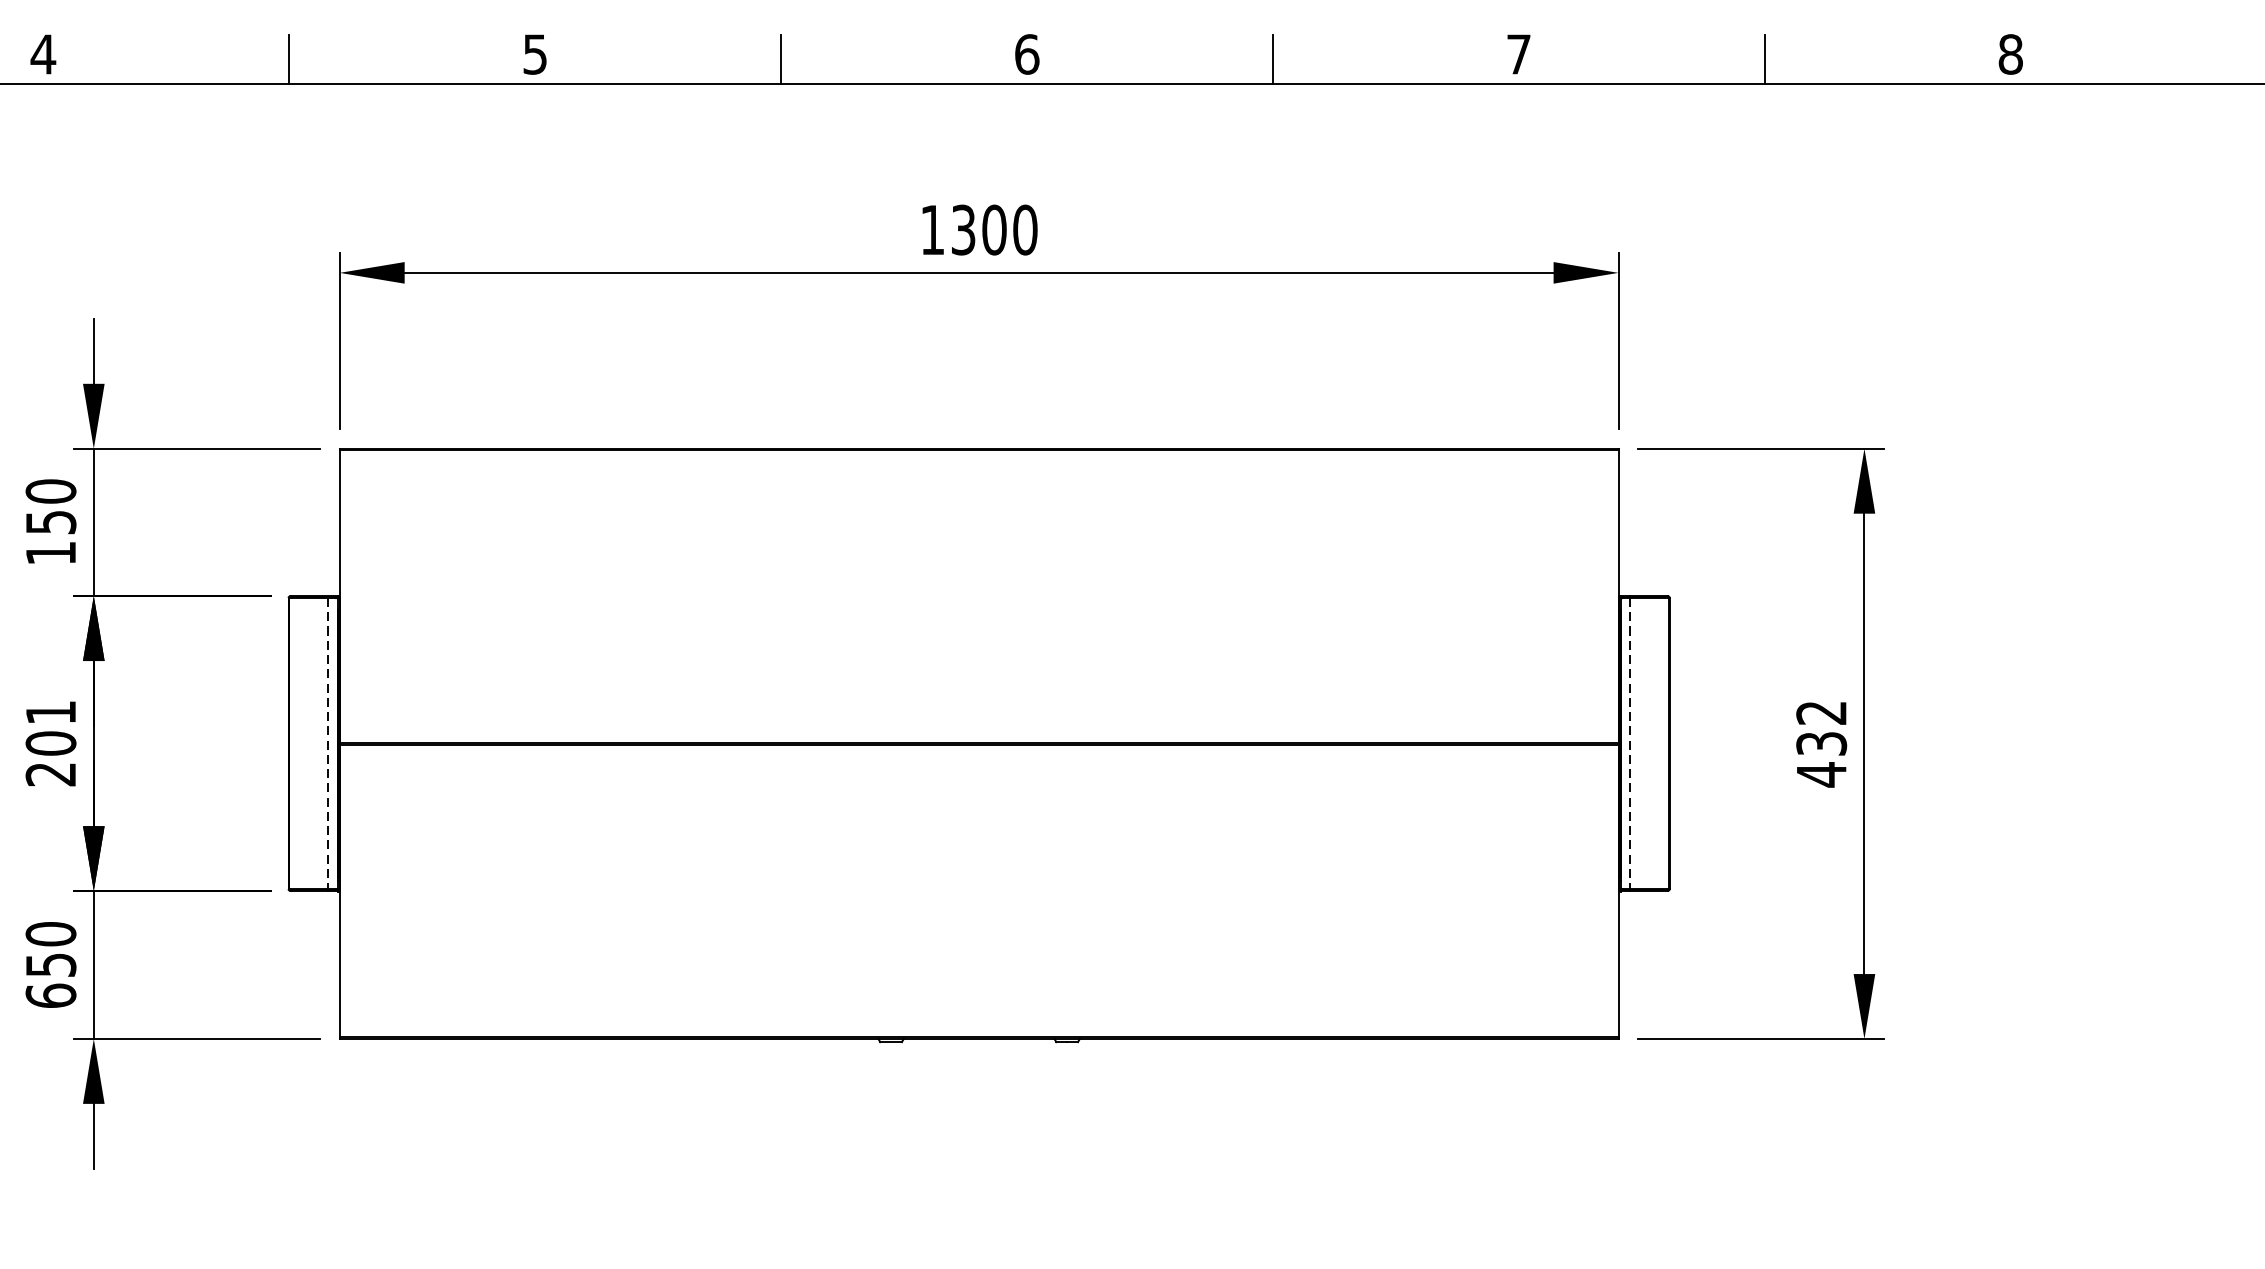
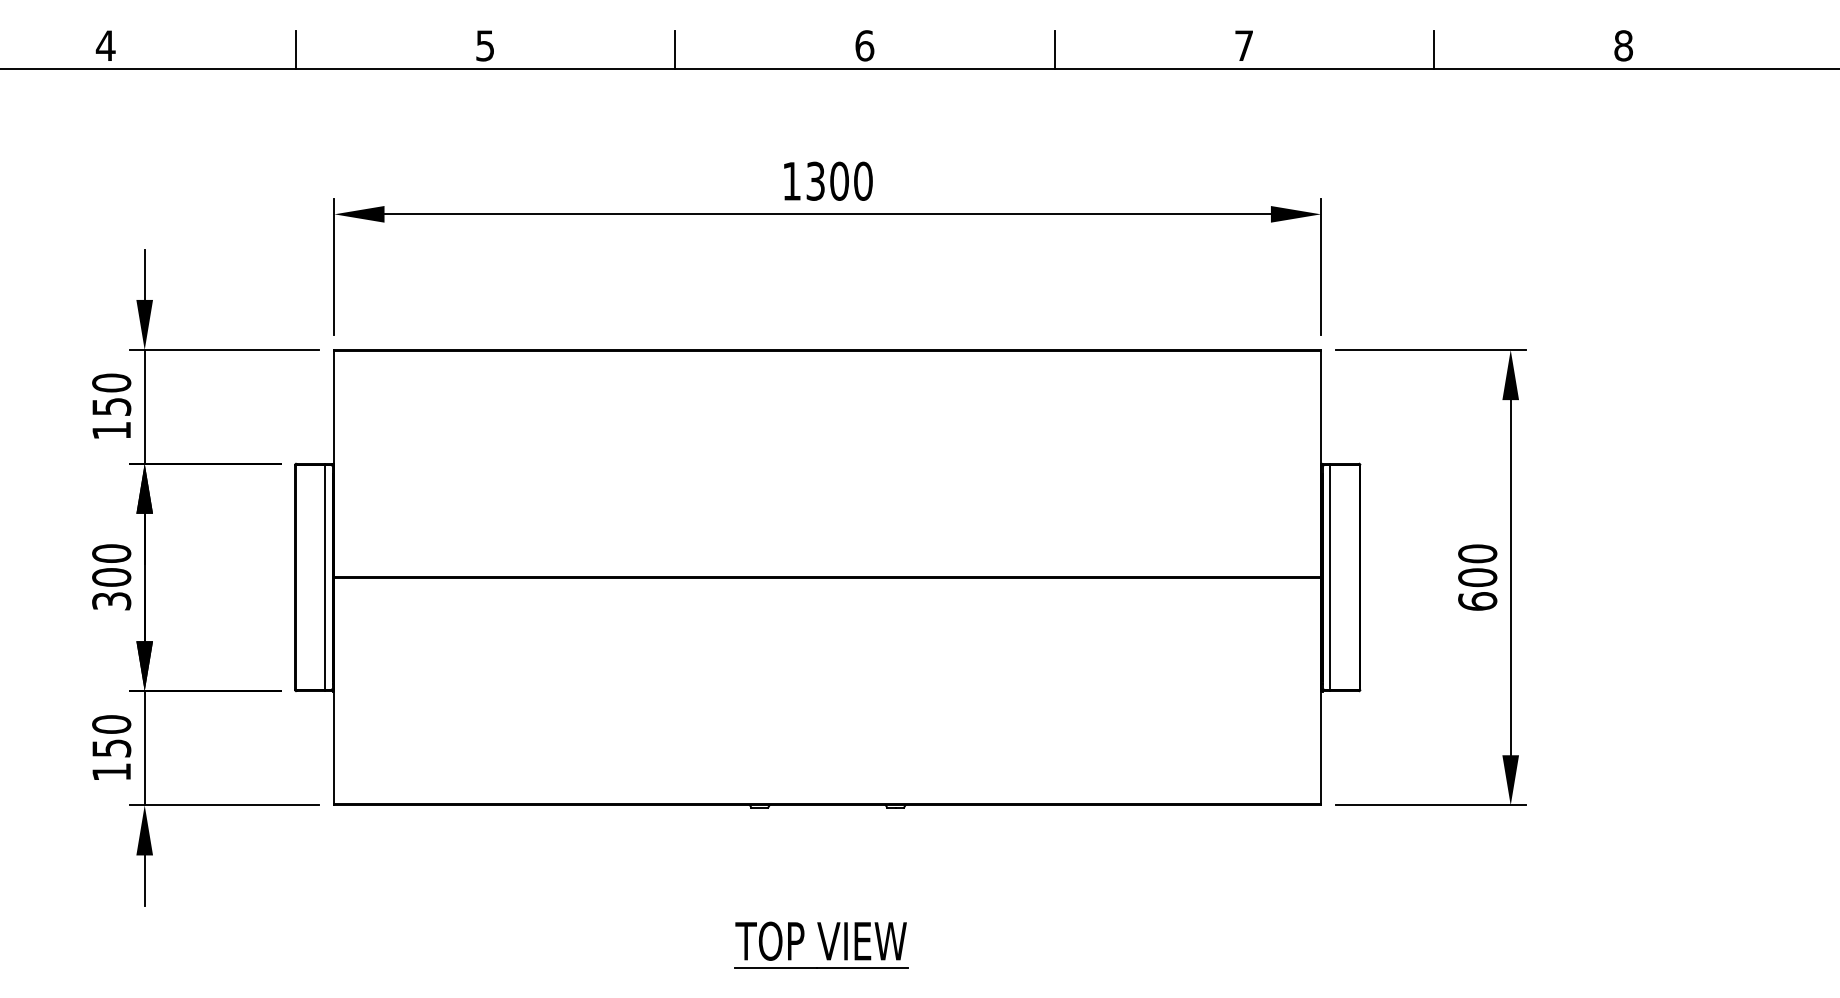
text: (50, 743) -> (111, 577), 201 -> 300
line: (328, 743) -> (325, 577), dashed -> solid
line: (1630, 743) -> (1330, 577), dashed -> solid
text: (1821, 743) -> (1477, 577), 432 -> 600
text: (50, 995) -> (111, 771), 650 -> 150
part: (971, 1219) -> (821, 944), added

